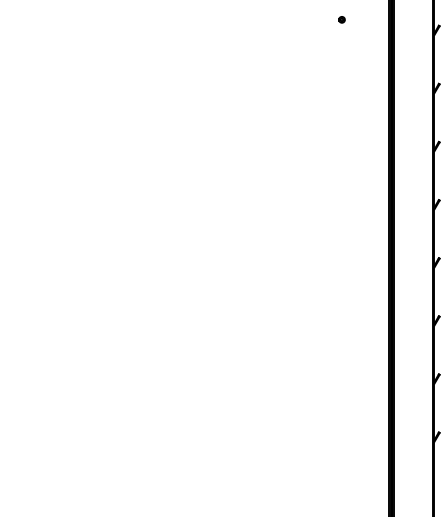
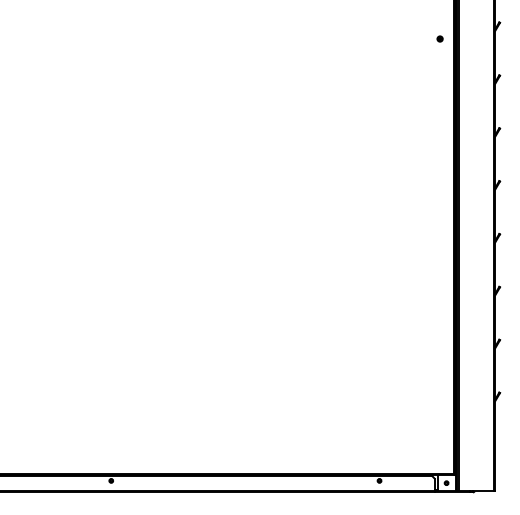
part: (341, 19) -> (439, 38), moved

